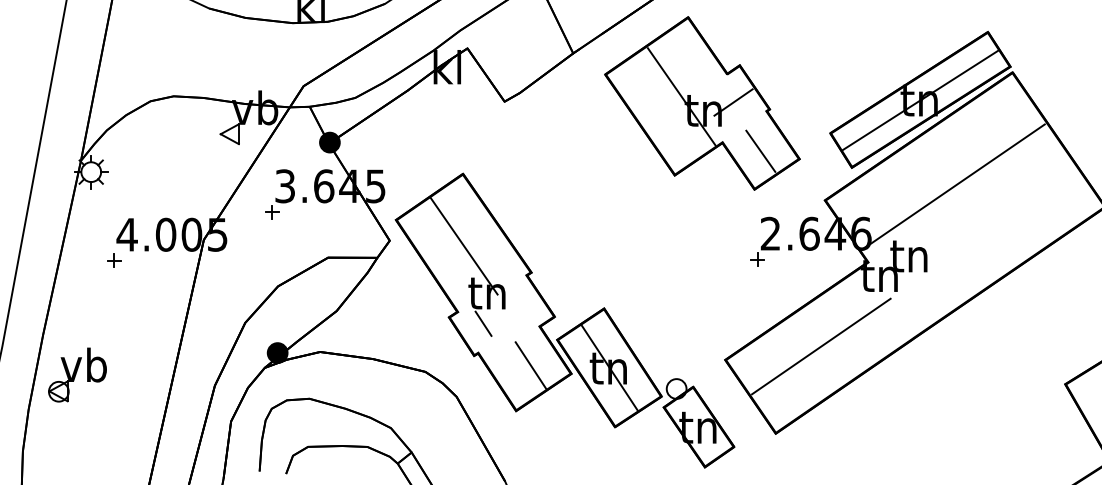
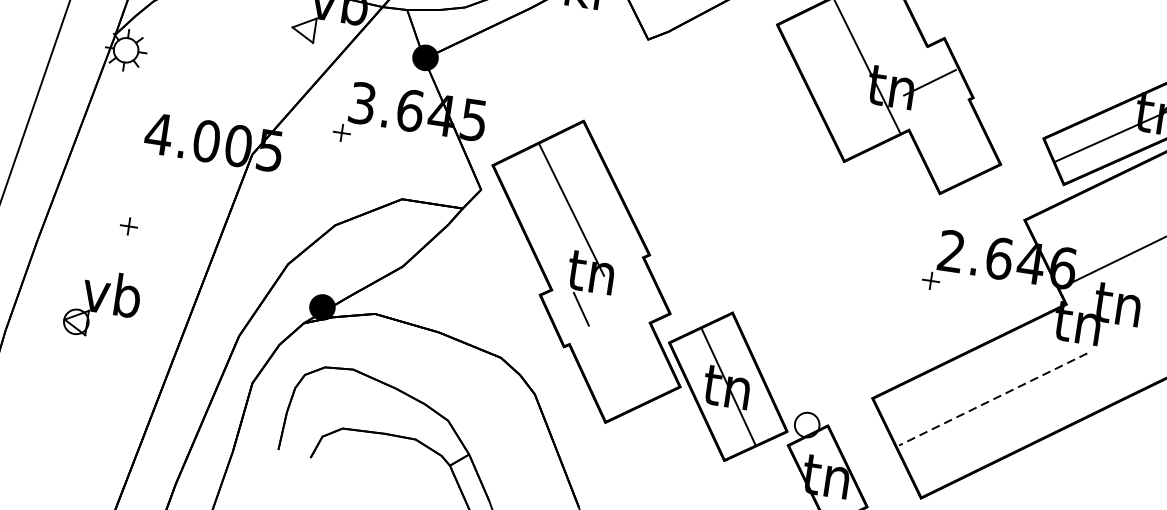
line: (760, 150) -> (954, 146), removed
part: (114, 260) -> (129, 226), moved
line: (820, 346) -> (992, 399), solid -> dashed
line: (530, 365) -> (631, 369), removed
part: (77, 374) -> (102, 304), moved

